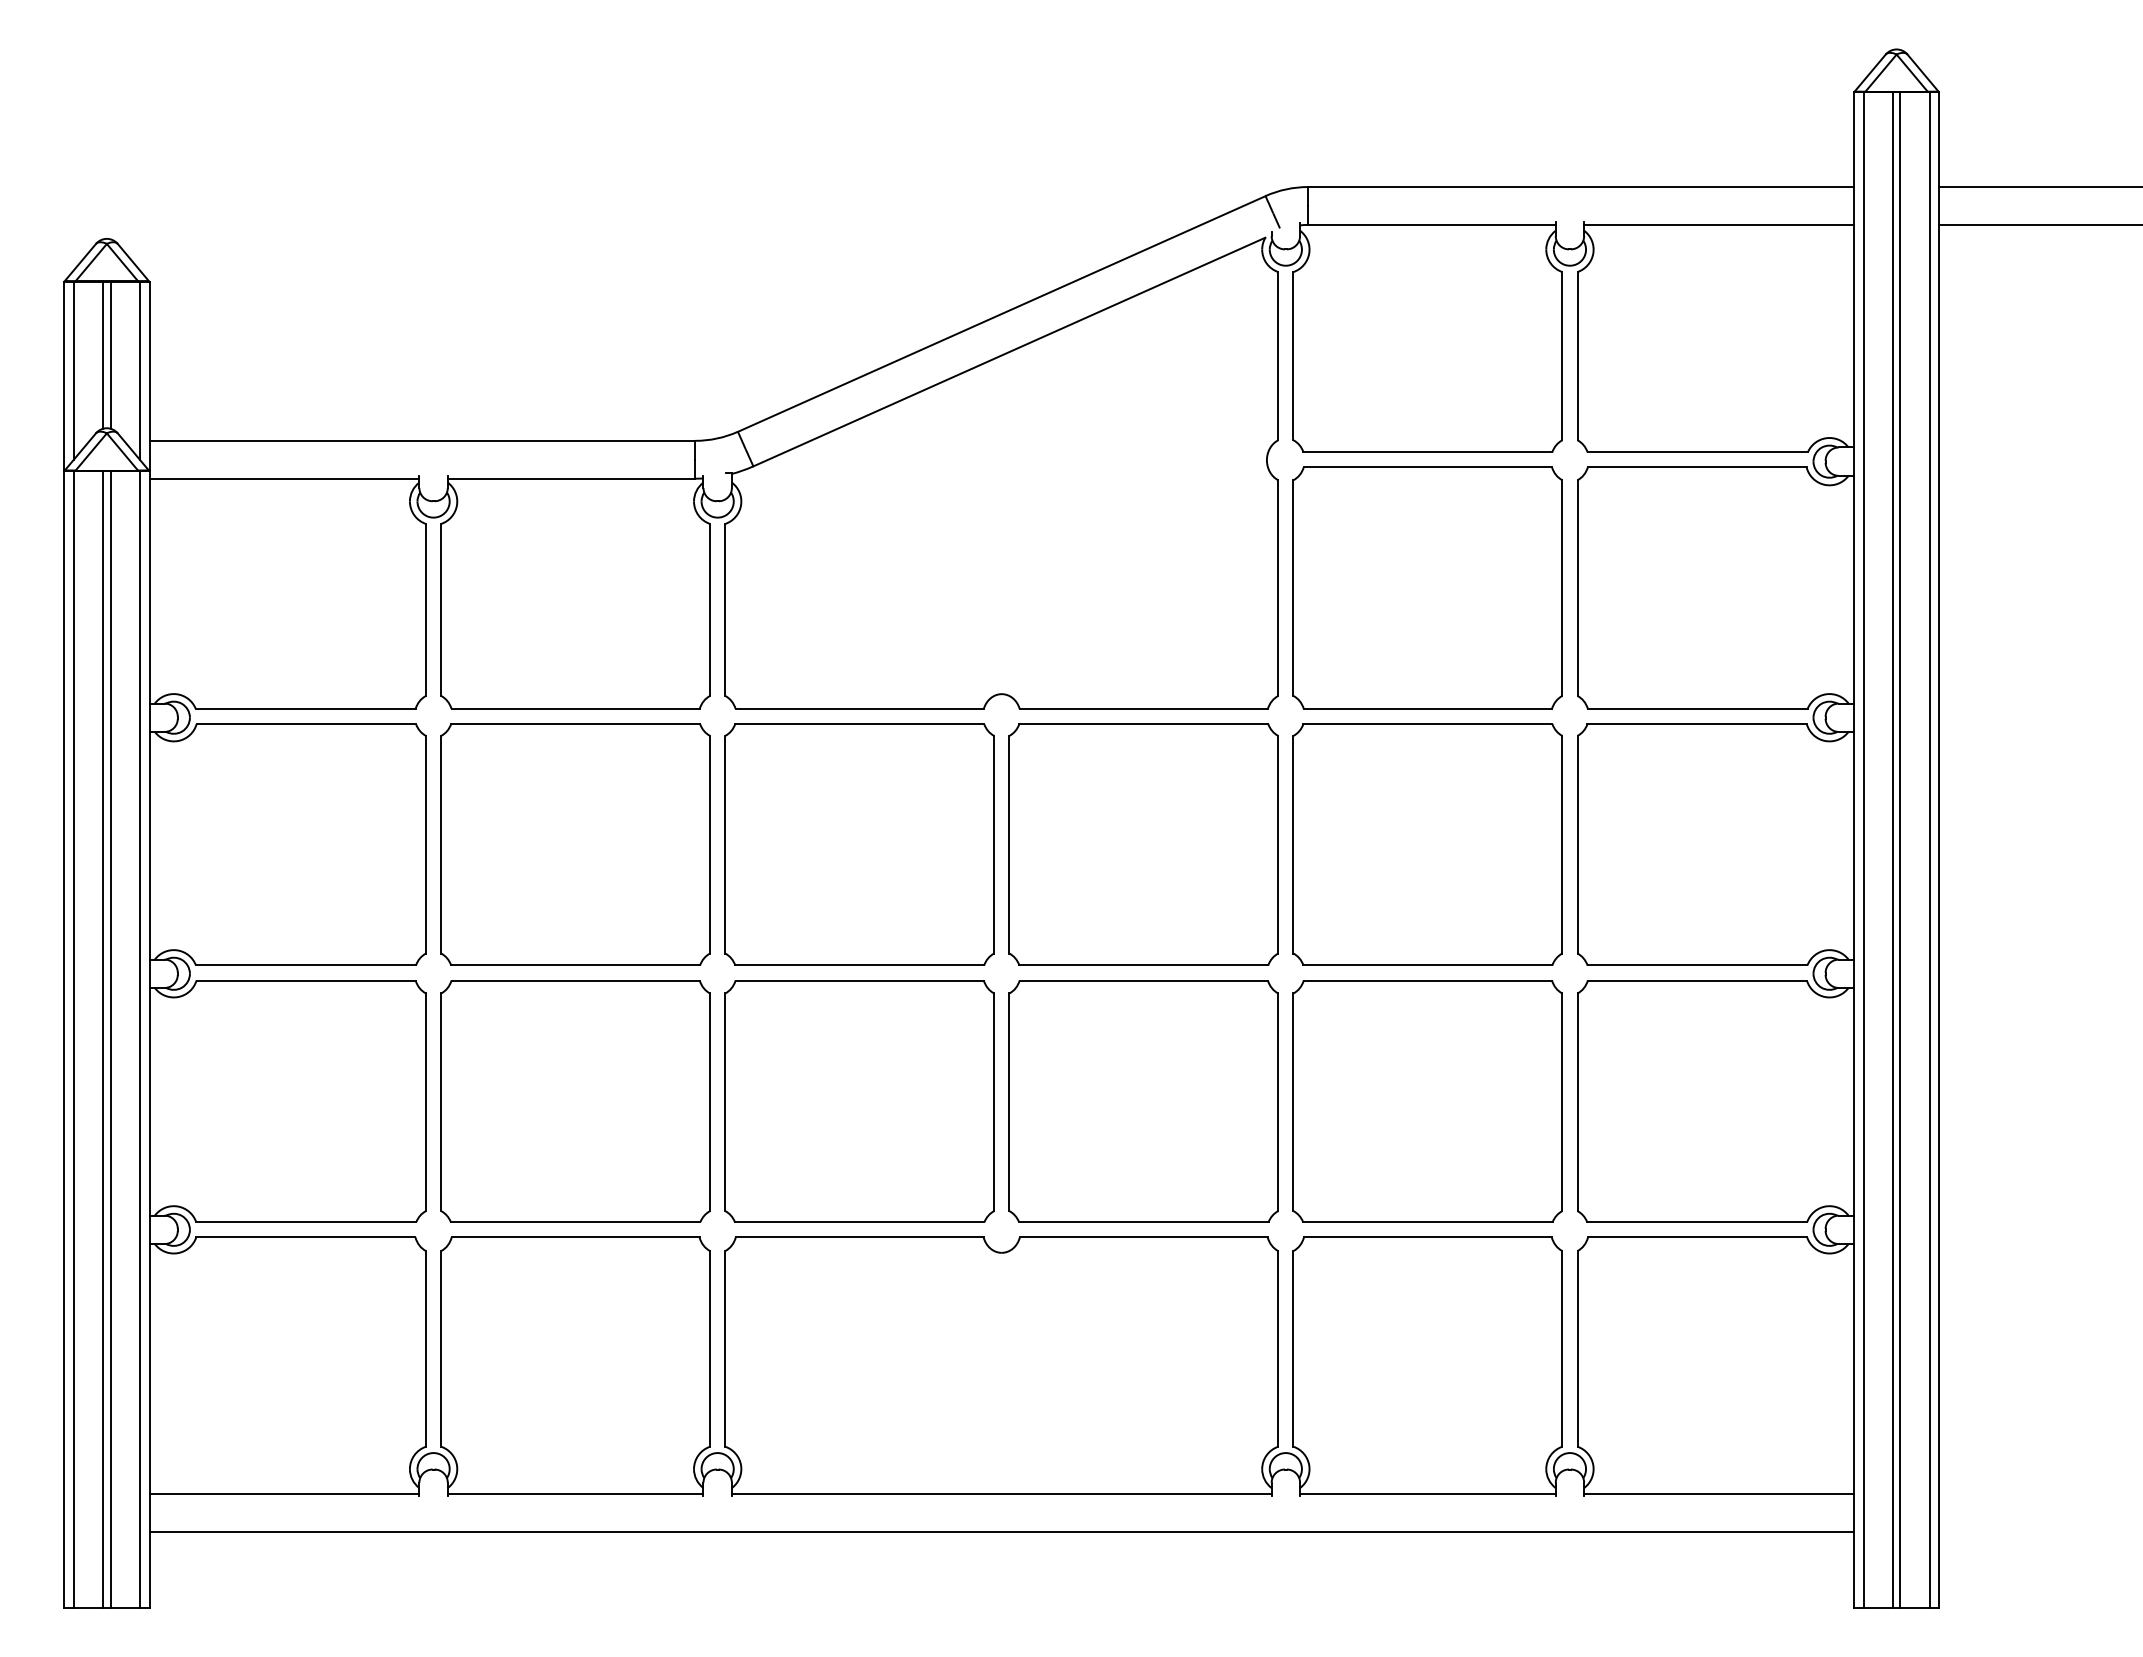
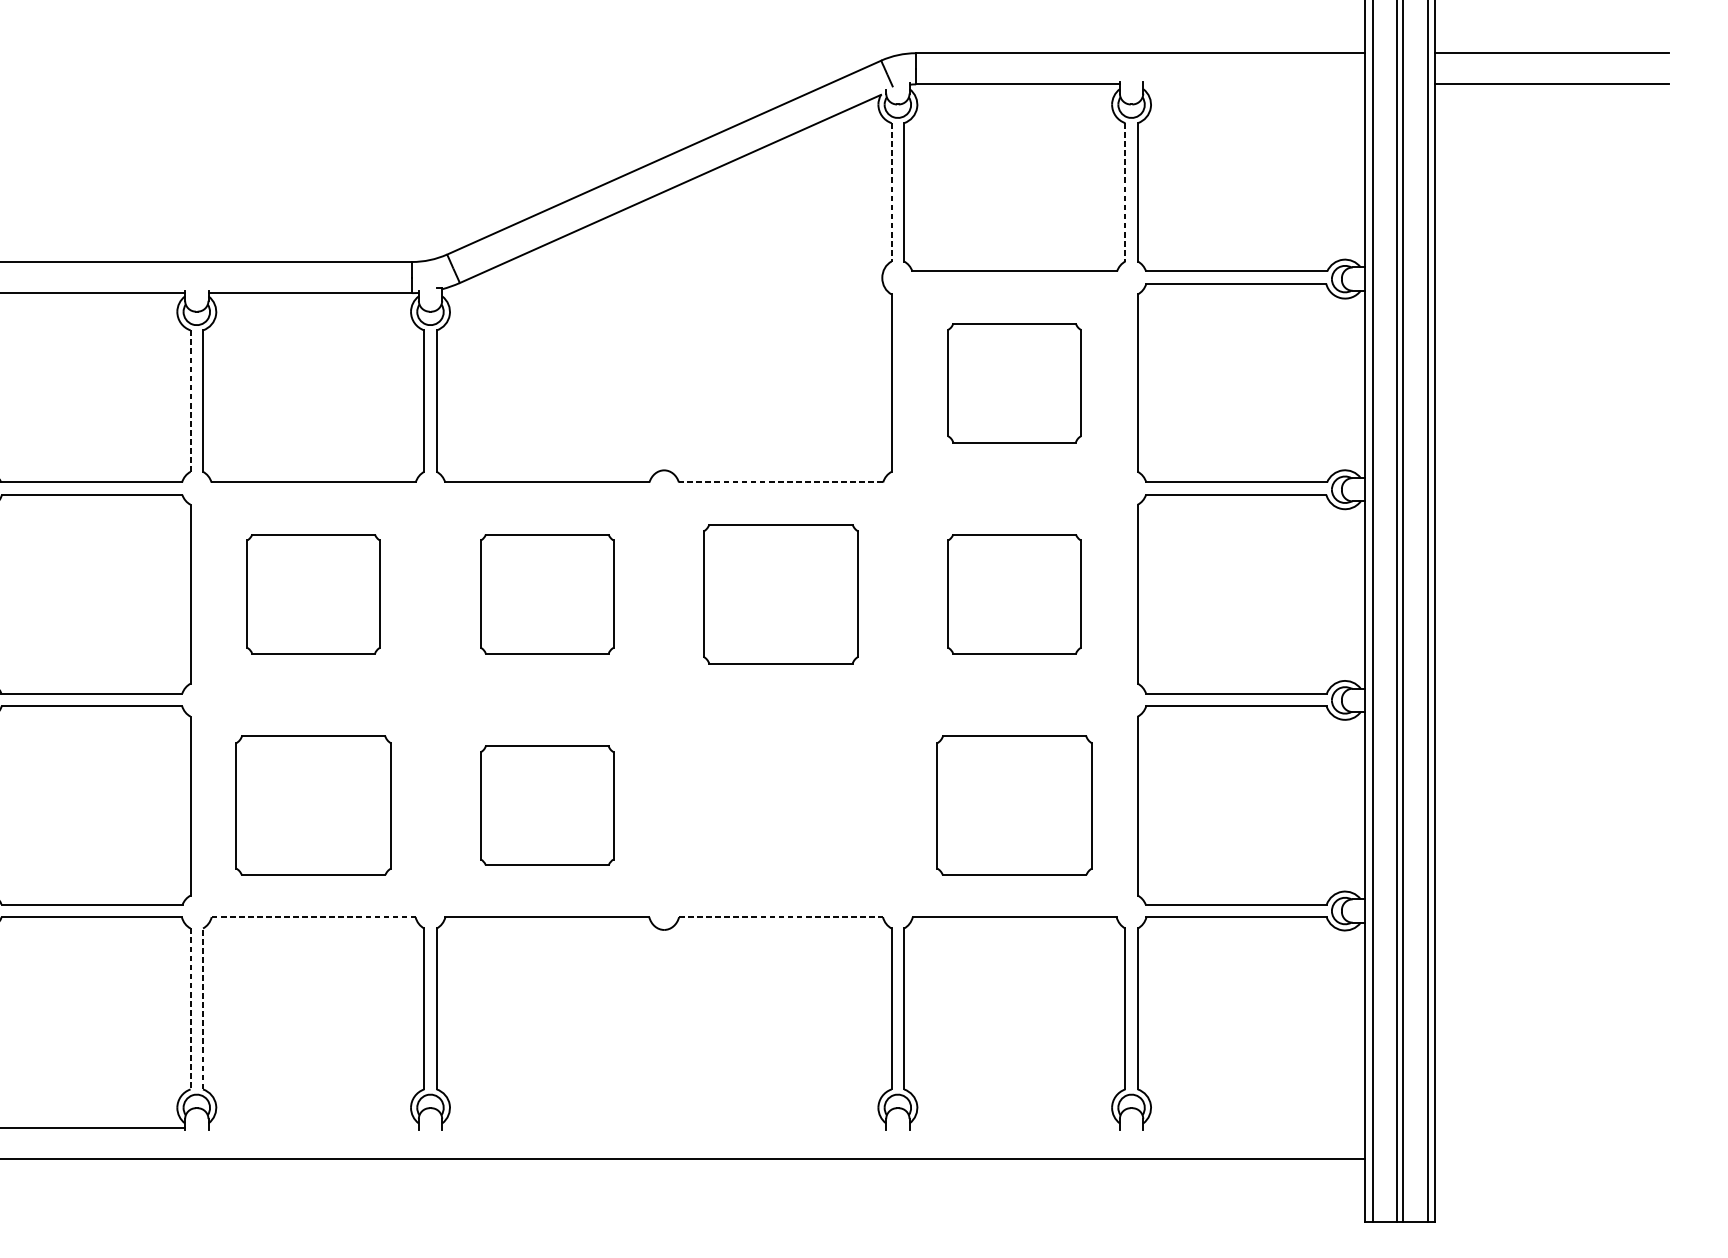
line: (1719, 224) -> (1254, 84), removed
line: (1278, 356) -> (891, 192), solid -> dashed
line: (1562, 356) -> (1125, 192), solid -> dashed
part: (1427, 587) -> (1014, 382), size x0.6
line: (426, 609) -> (190, 400), solid -> dashed
line: (1143, 708) -> (780, 482), solid -> dashed
part: (575, 844) -> (313, 594), size x0.6
part: (859, 844) -> (547, 594), size x0.6
part: (1143, 844) -> (780, 594), size x0.7
part: (1427, 844) -> (1014, 594), size x0.6
part: (575, 1101) -> (313, 805), size x0.7
part: (859, 1101) -> (547, 805), size x0.6
part: (1143, 1101) -> (780, 805), removed
part: (1427, 1101) -> (1014, 805), size x0.7
line: (575, 1237) -> (313, 917), solid -> dashed
line: (1143, 1237) -> (780, 917), solid -> dashed
line: (426, 1348) -> (190, 1008), solid -> dashed
line: (441, 1348) -> (203, 1008), solid -> dashed
line: (575, 1493) -> (313, 1127), removed
line: (1001, 1493) -> (663, 1127), removed
line: (1427, 1493) -> (1014, 1127), removed
line: (1719, 1493) -> (1254, 1127), removed

